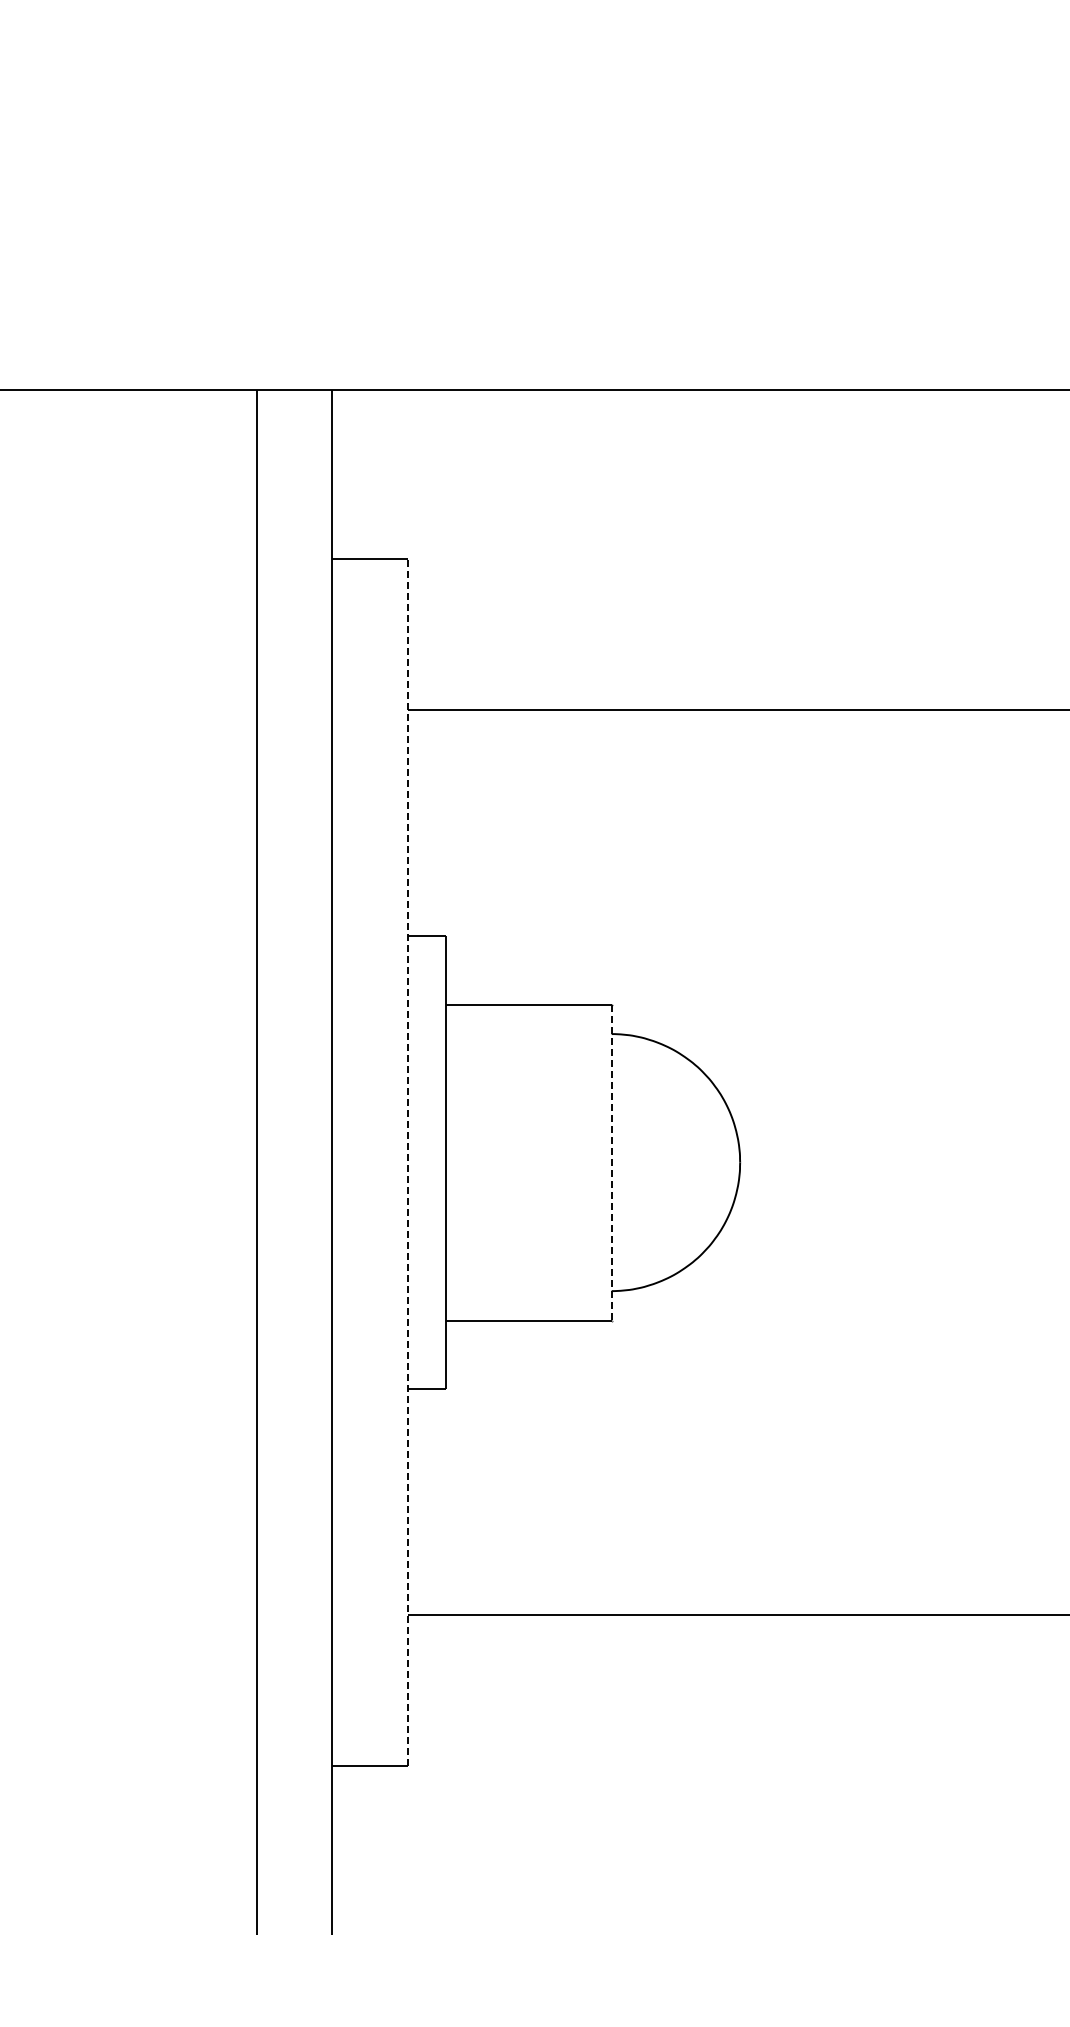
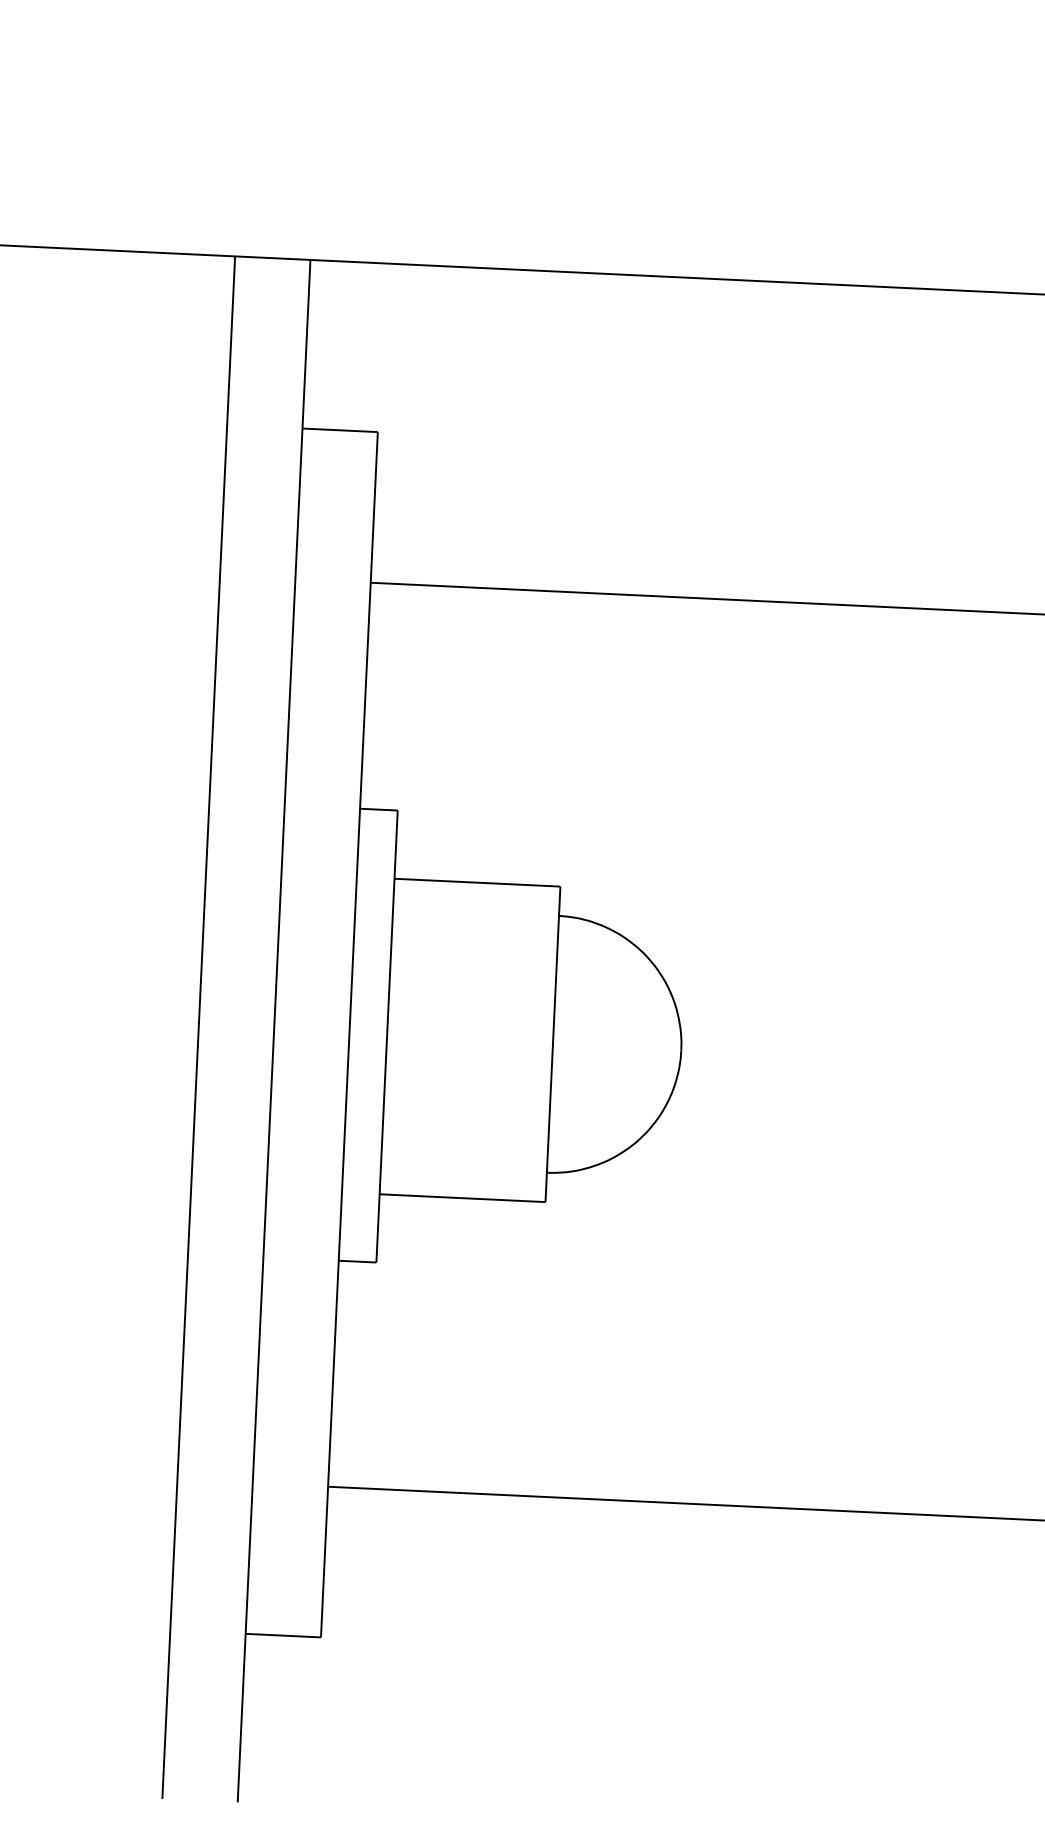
line: (407, 1162) -> (349, 1034), dashed -> solid
line: (611, 1162) -> (552, 1044), dashed -> solid

